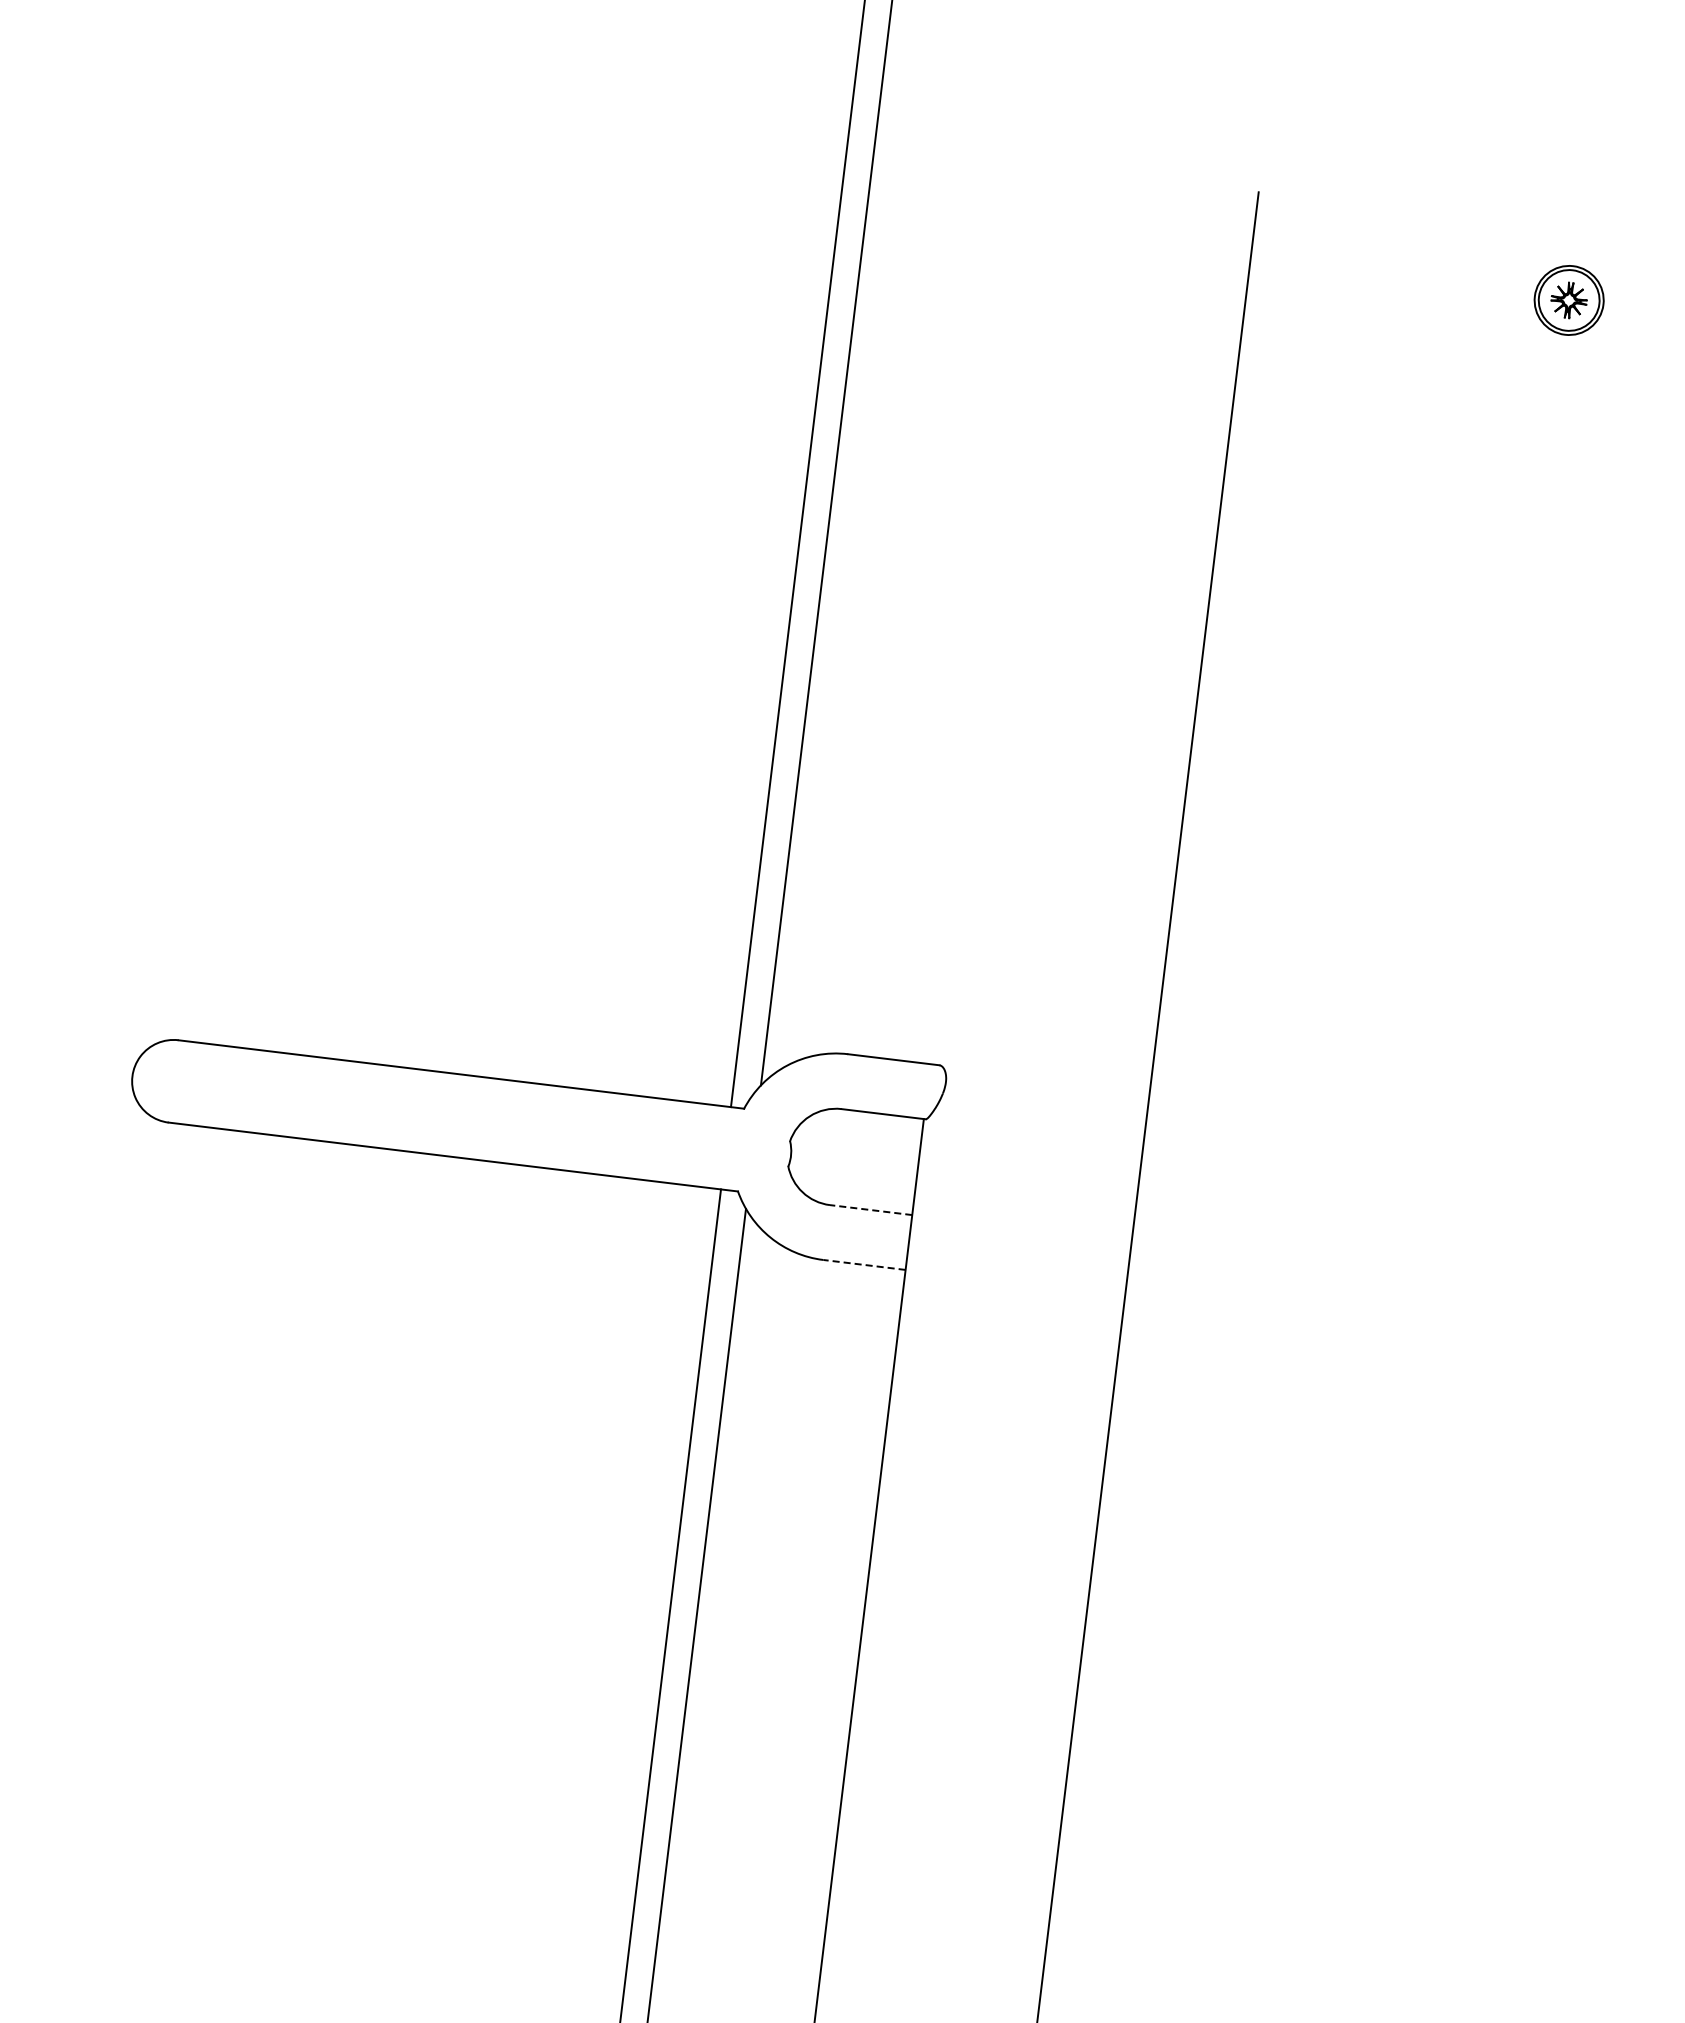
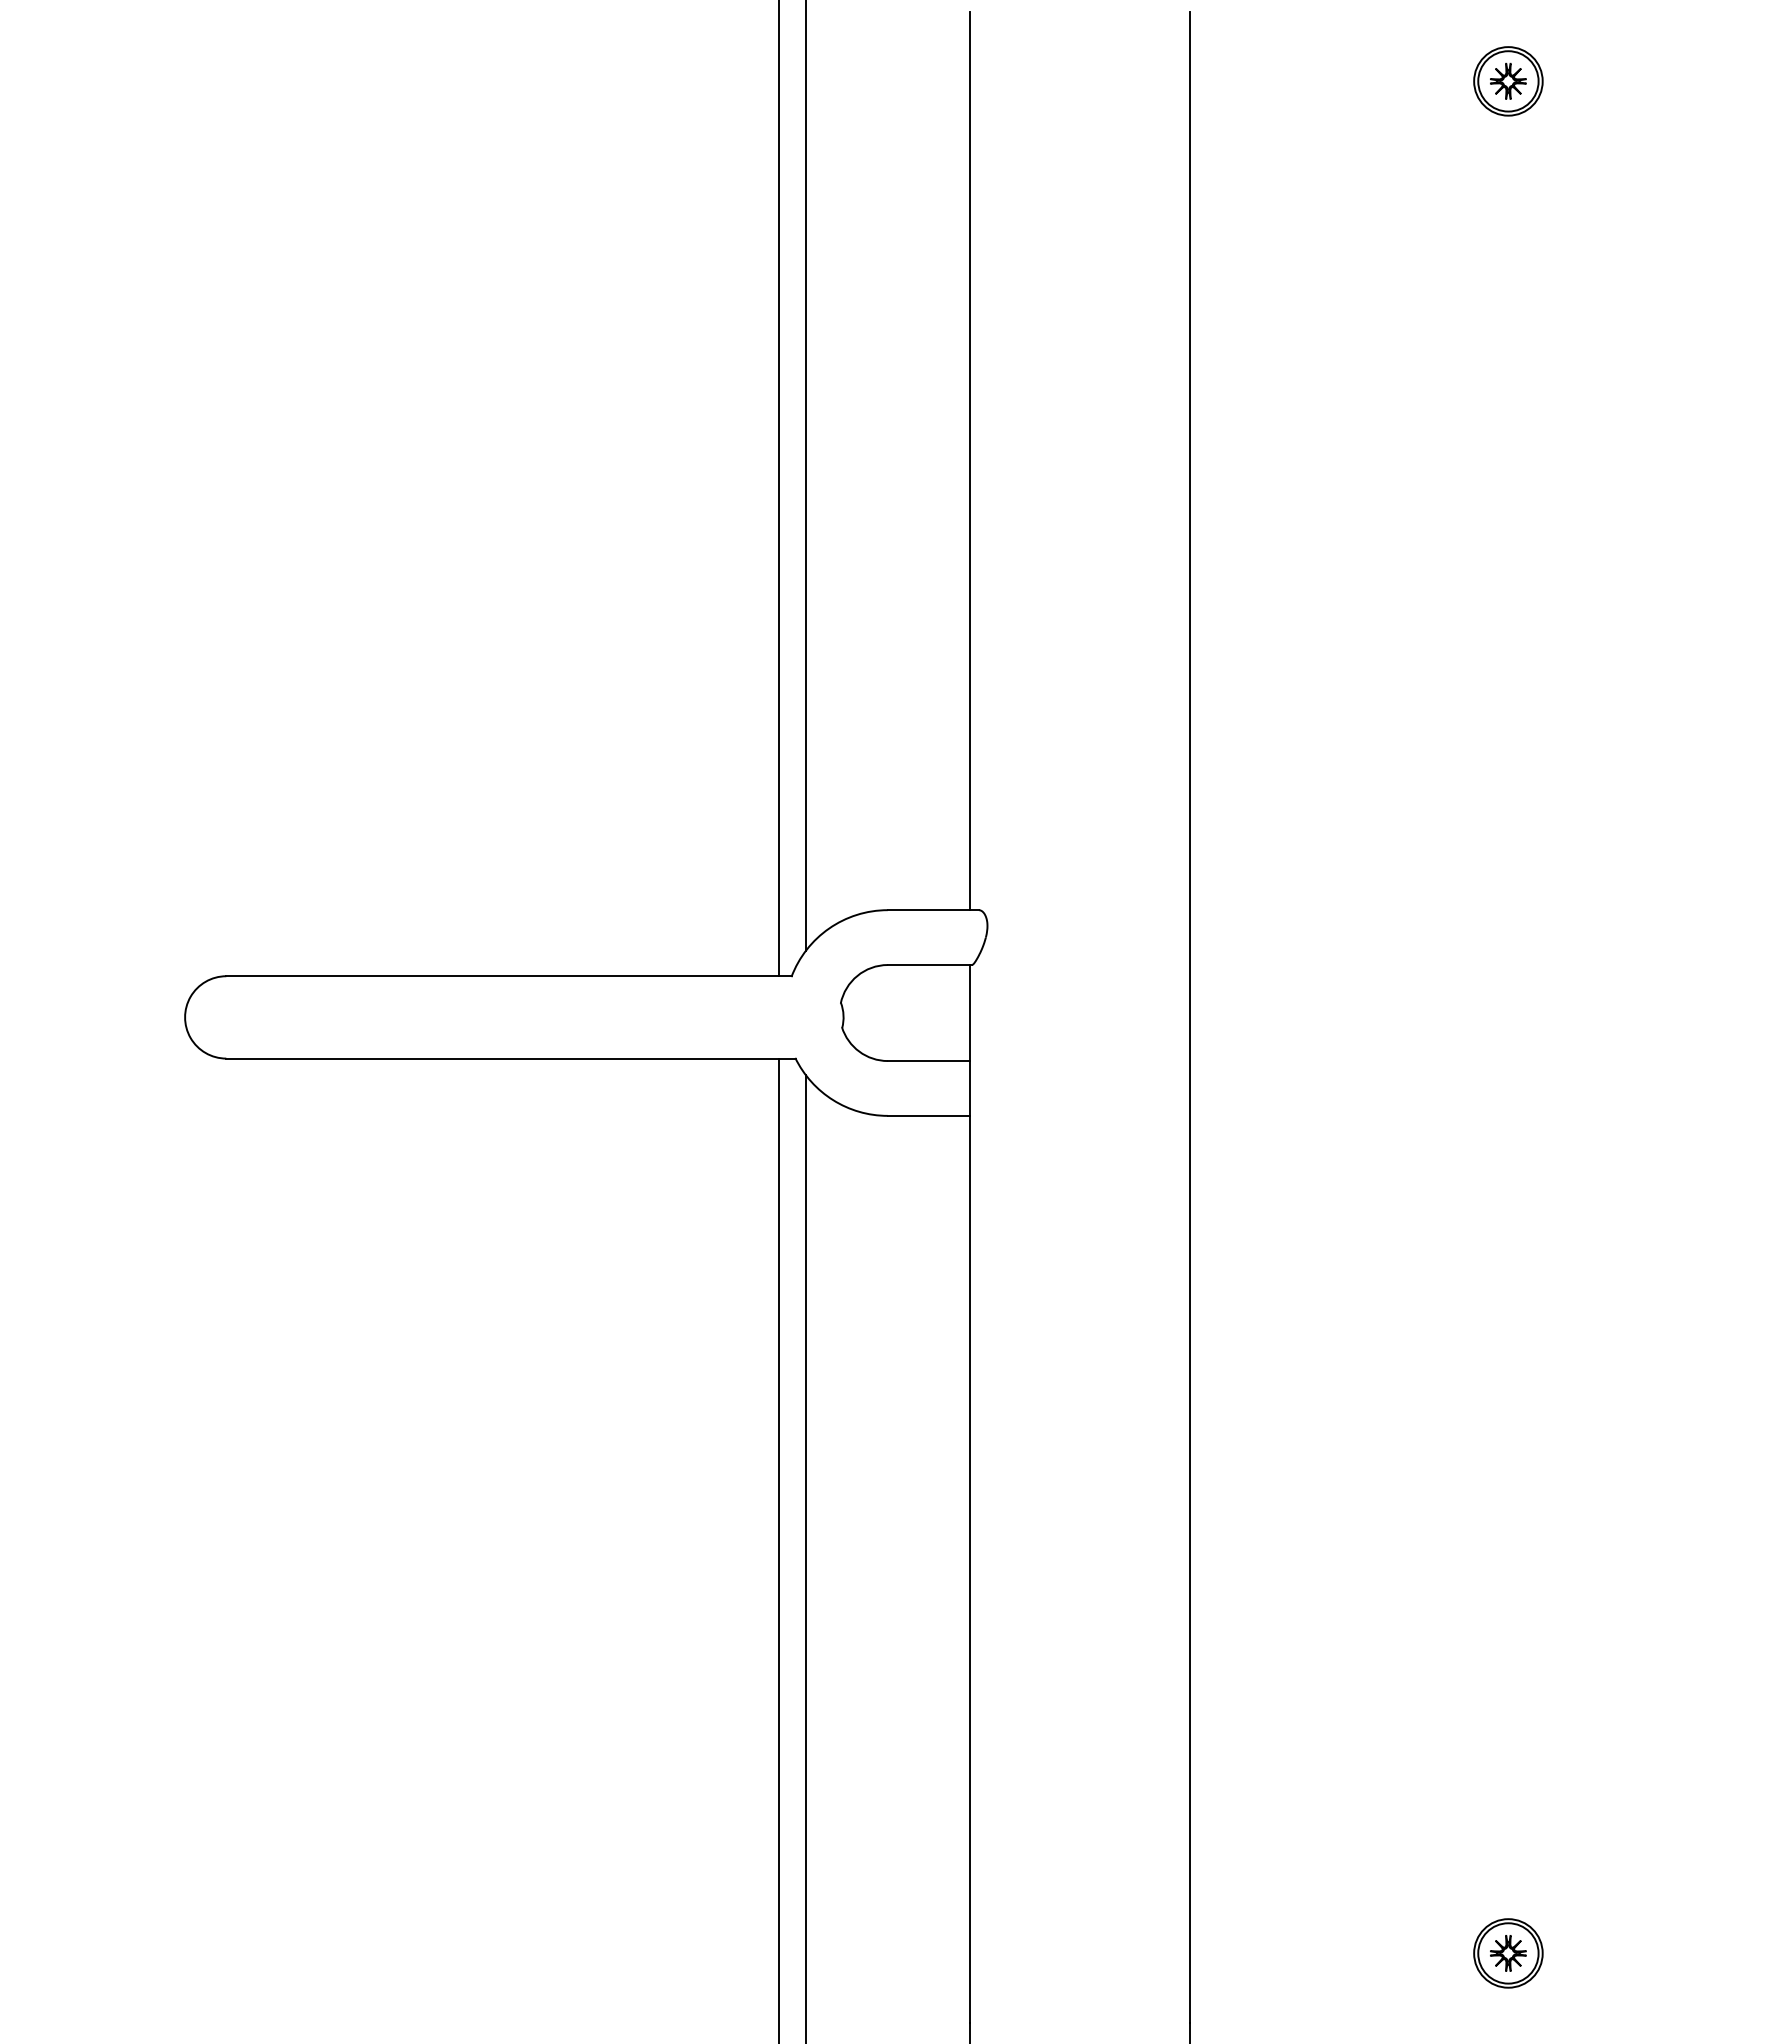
line: (985, 614) -> (970, 460), added
line: (870, 1210) -> (928, 1061), dashed -> solid
line: (864, 1264) -> (928, 1115), dashed -> solid

